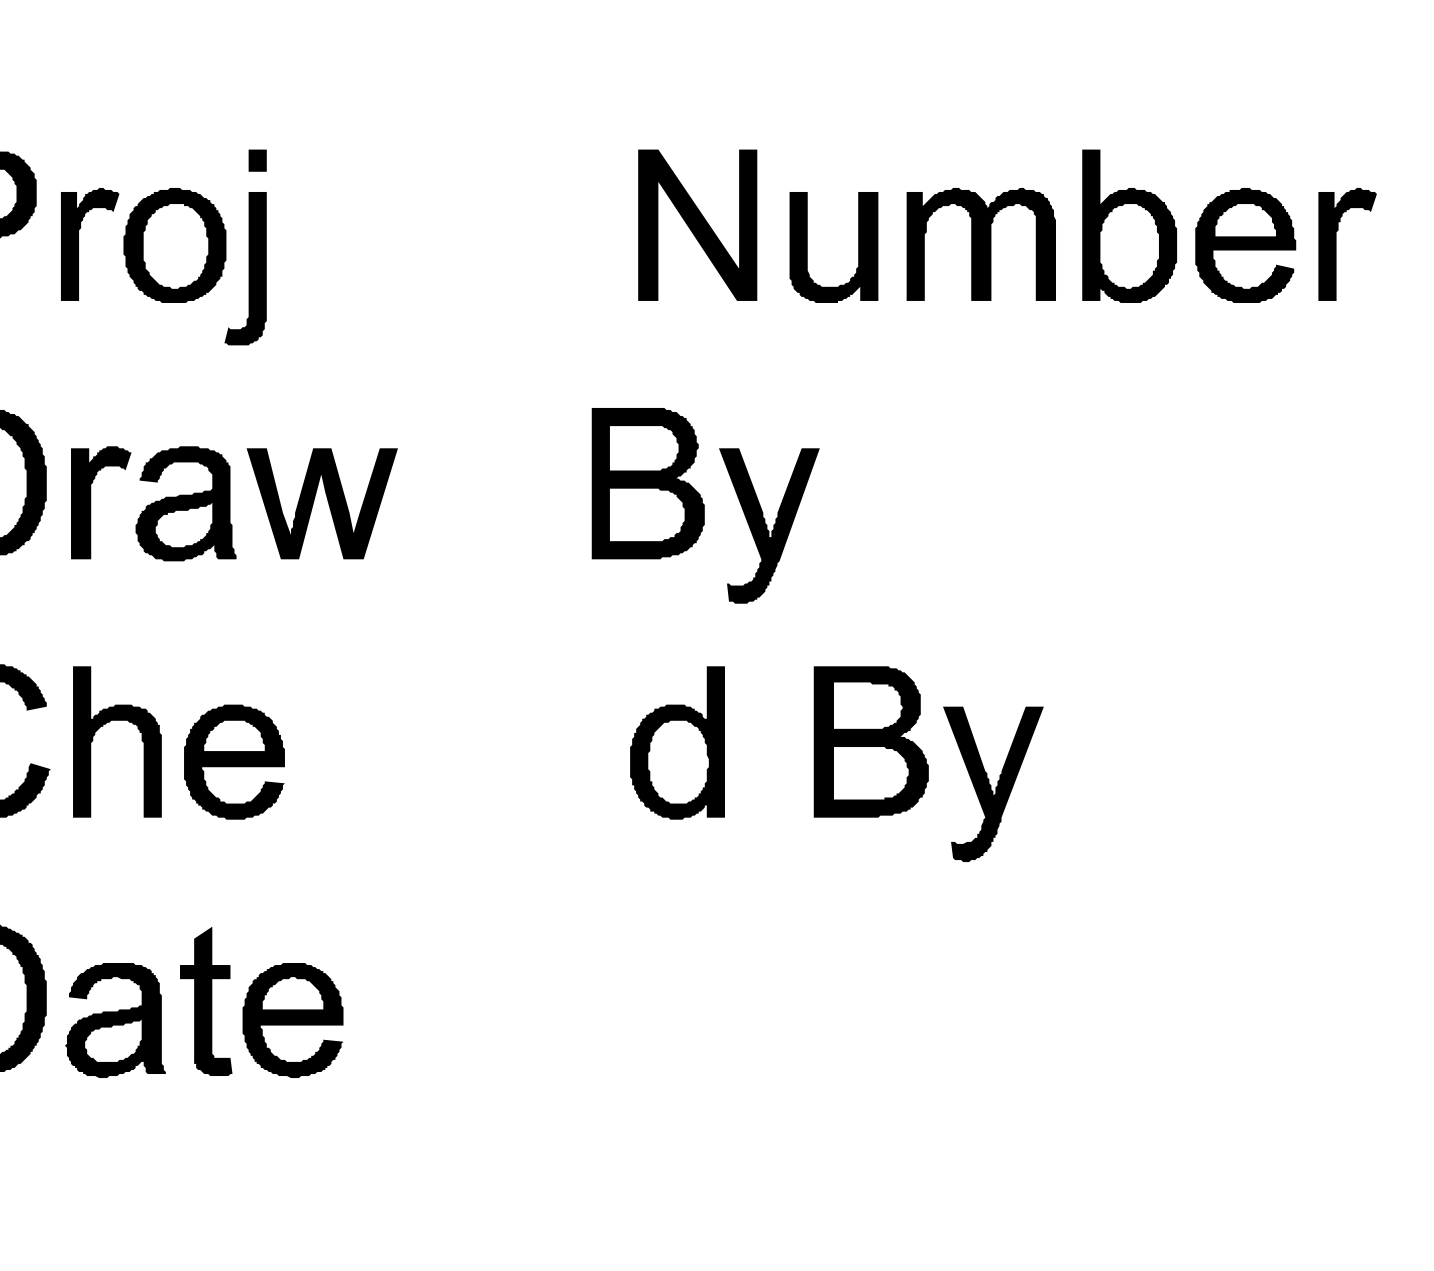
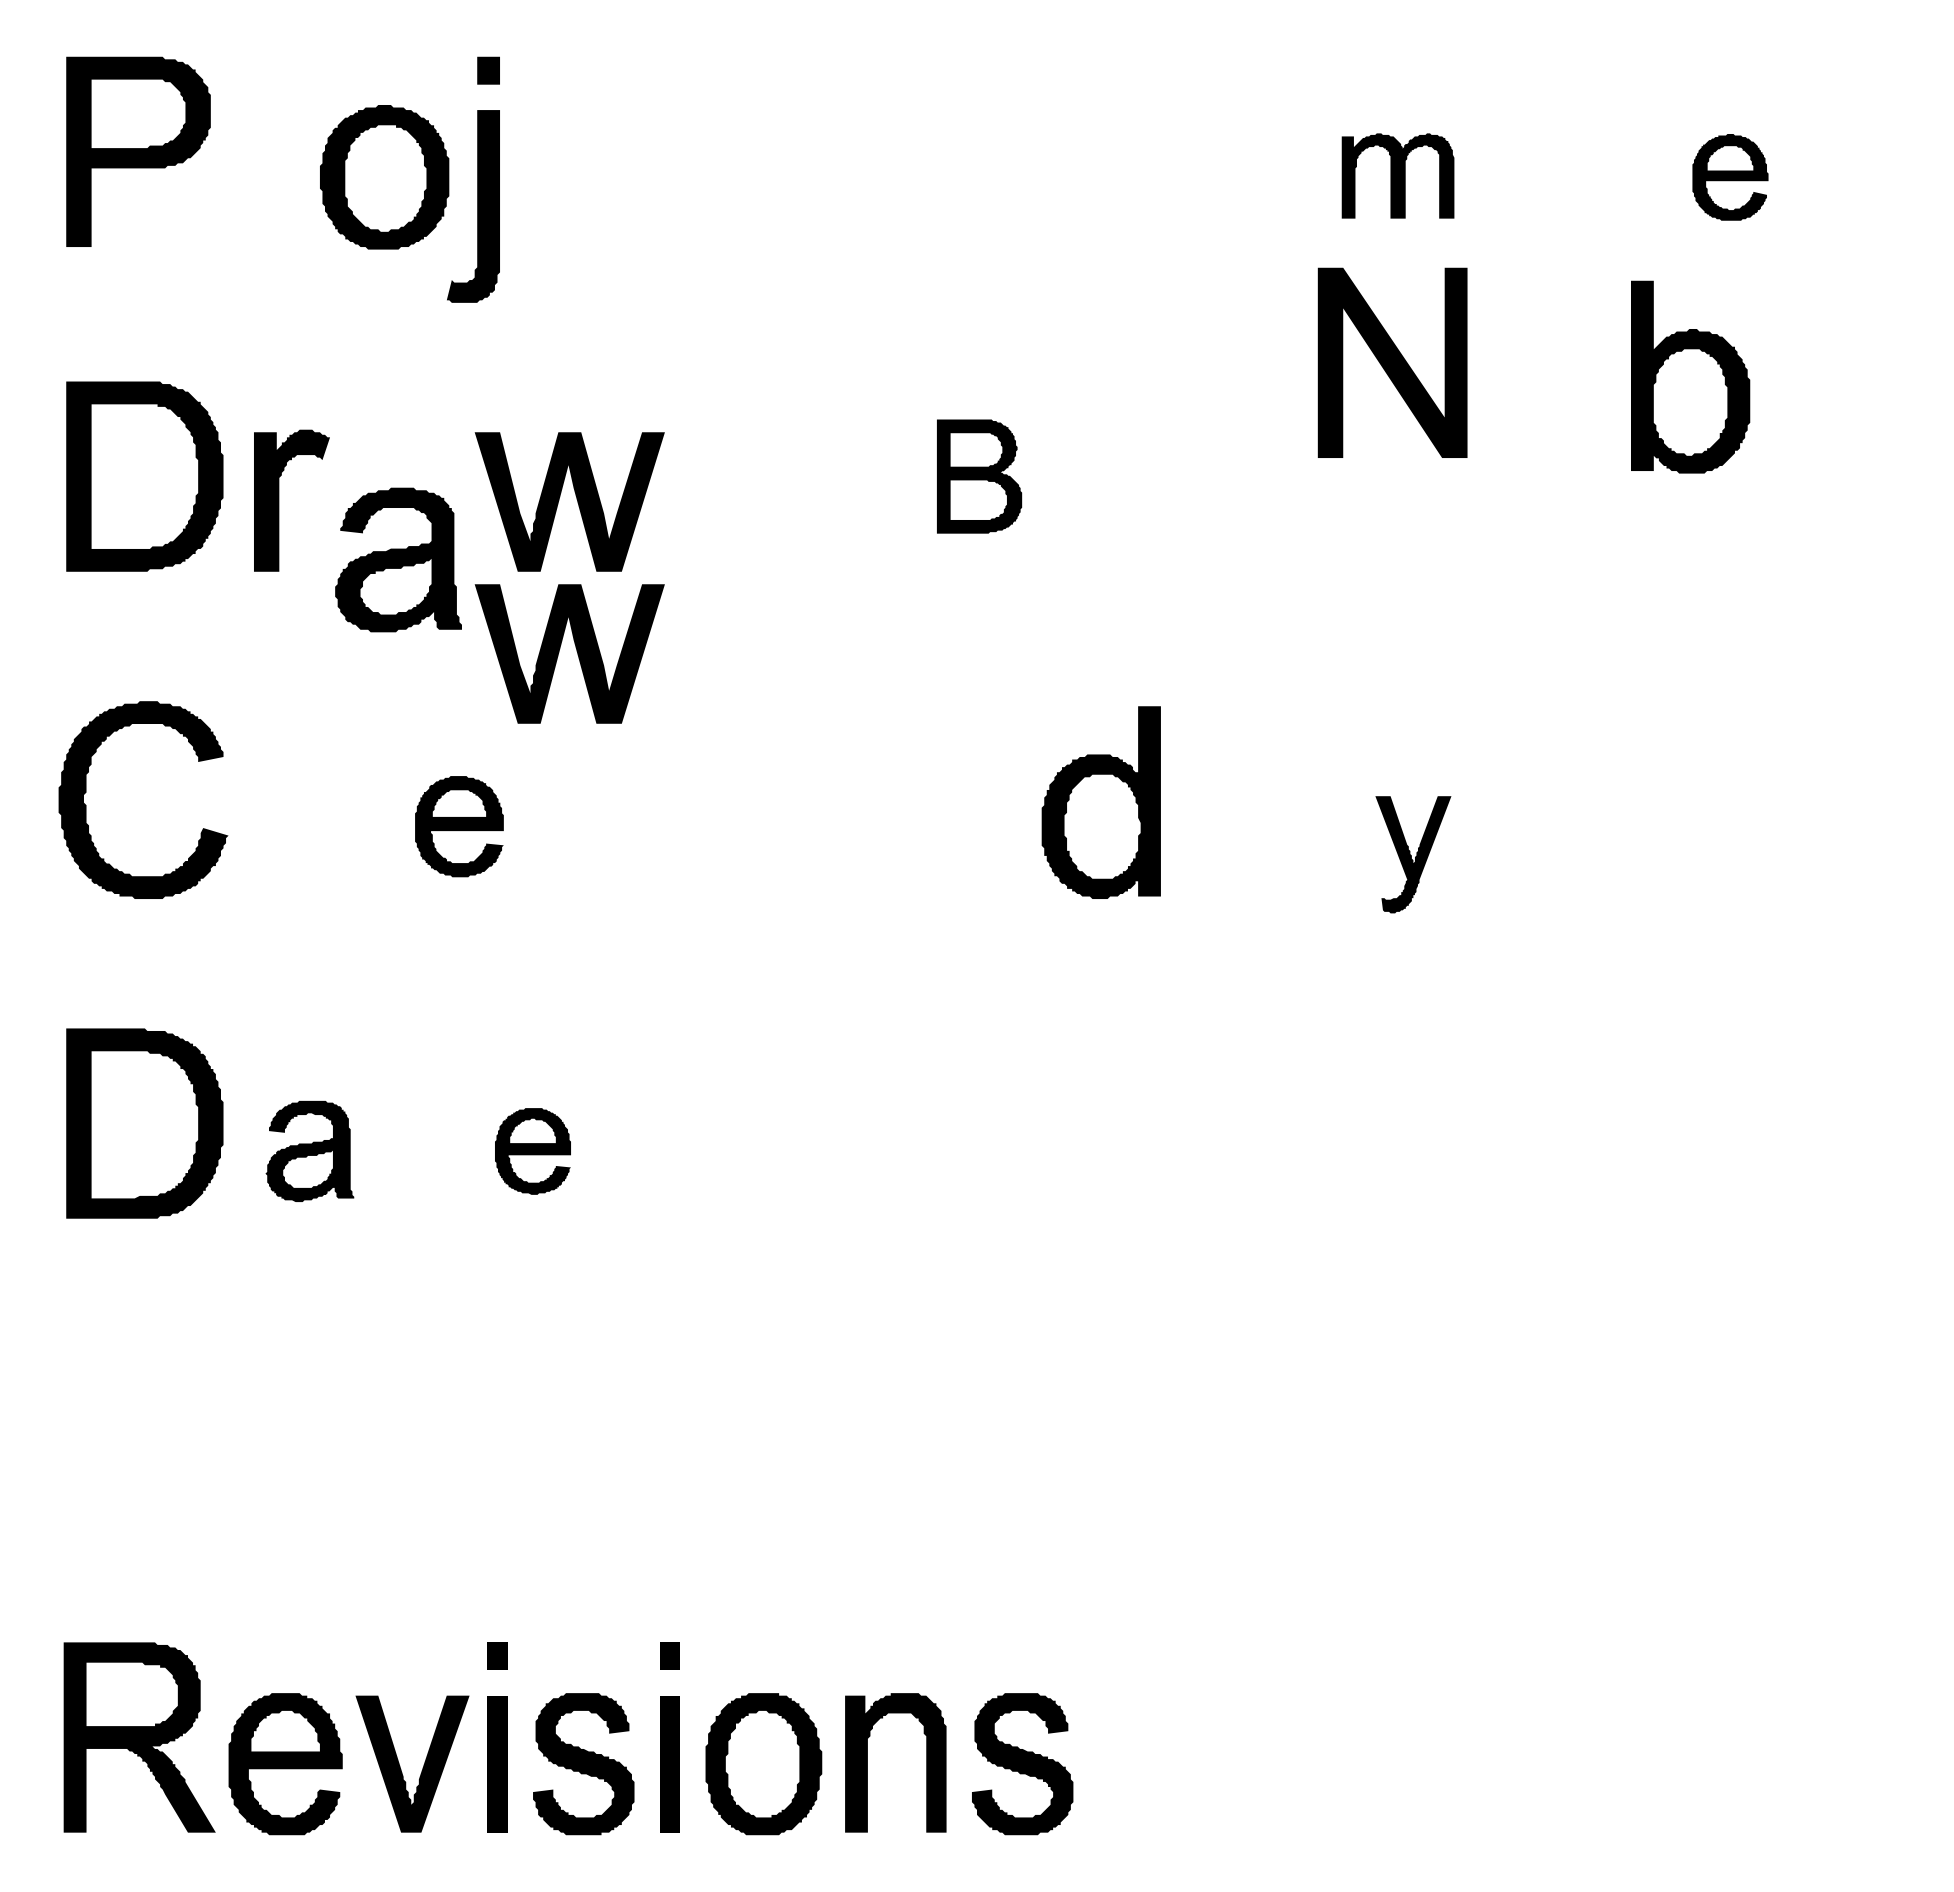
part: (697, 224) -> (1392, 362), moved
part: (1129, 225) -> (1690, 376), moved
fill: (89, 244) -> (277, 175), removed
part: (980, 244) -> (1397, 175), size x0.6
fill: (1347, 244) -> (1858, 175), removed
part: (1245, 245) -> (1730, 177), size x0.6
fill: (833, 247) -> (1212, 179), removed
part: (648, 483) -> (979, 476), size x0.6
part: (186, 503) -> (398, 559), moved
part: (769, 525) -> (1131, 529), removed
part: (327, 622) -> (576, 651), added
fill: (117, 742) -> (312, 801), removed
part: (676, 742) -> (1100, 802), moved
part: (871, 742) -> (1259, 801), removed
part: (234, 761) -> (459, 826), size x0.7
part: (993, 784) -> (1413, 854), size x0.6
fill: (205, 1001) -> (423, 1127), removed
part: (115, 1020) -> (309, 1151), size x0.7
part: (292, 1020) -> (532, 1151), size x0.6

